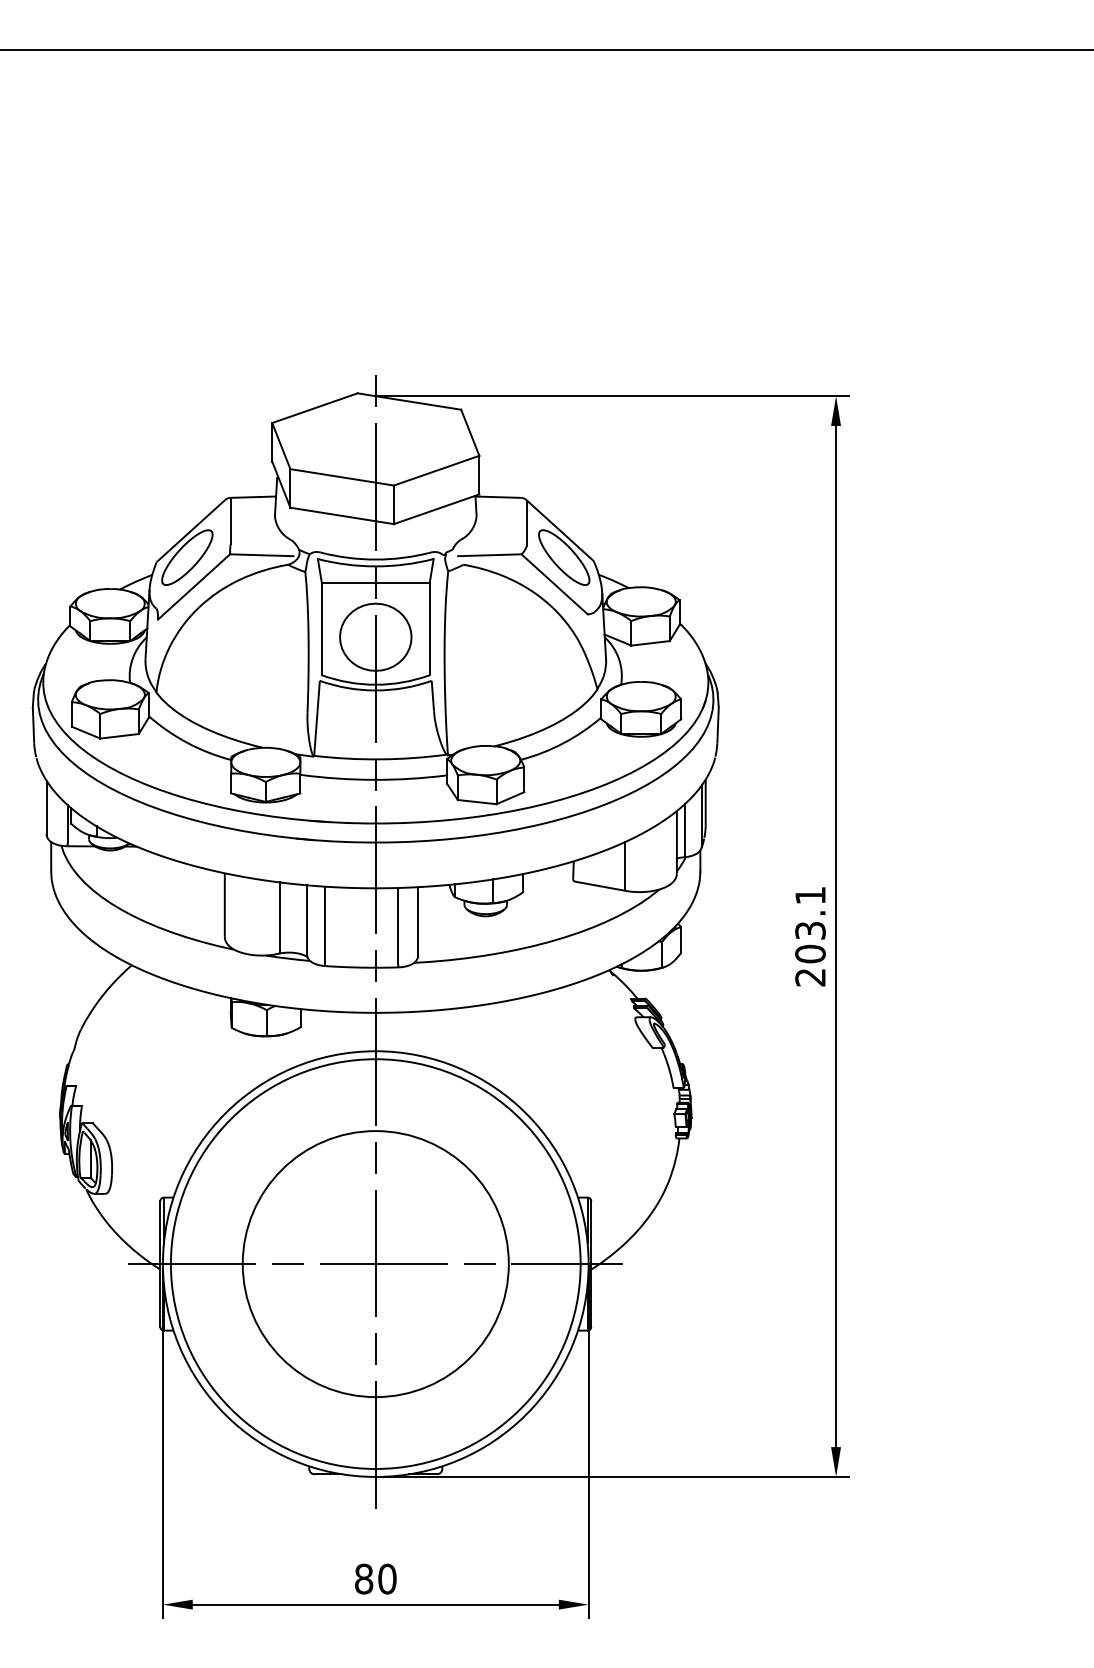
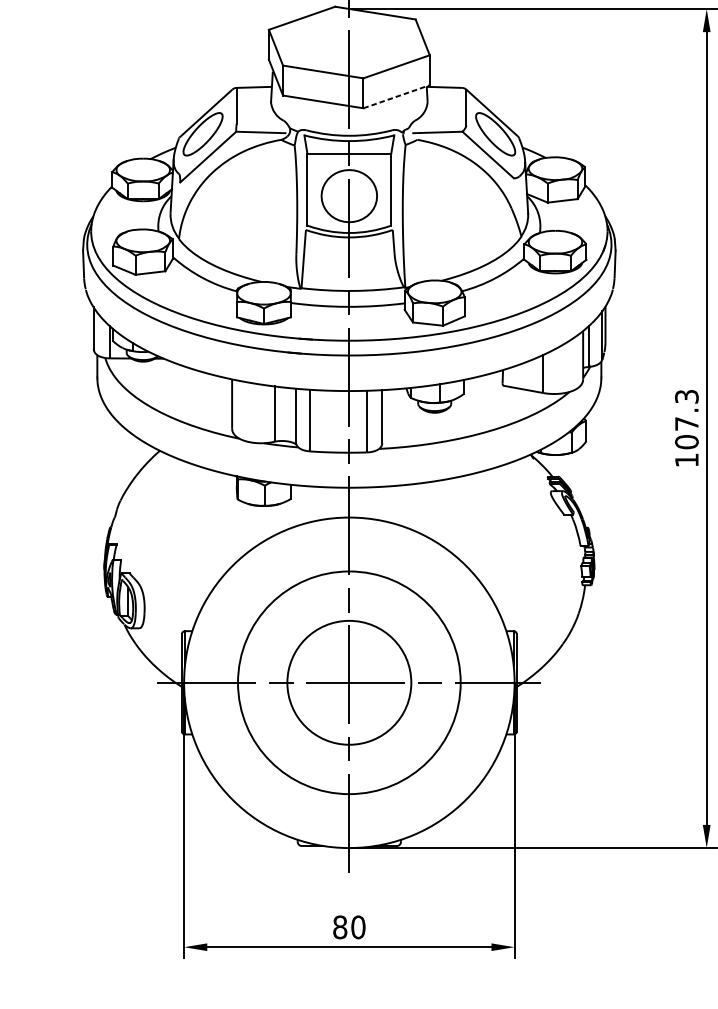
line: (437, 509) -> (397, 96), solid -> dashed
text: (810, 936) -> (686, 428), 203.1 -> 107.3
circle: (375, 1263) -> (349, 682), size x0.7
circle: (375, 1264) -> (349, 683), size x0.6

